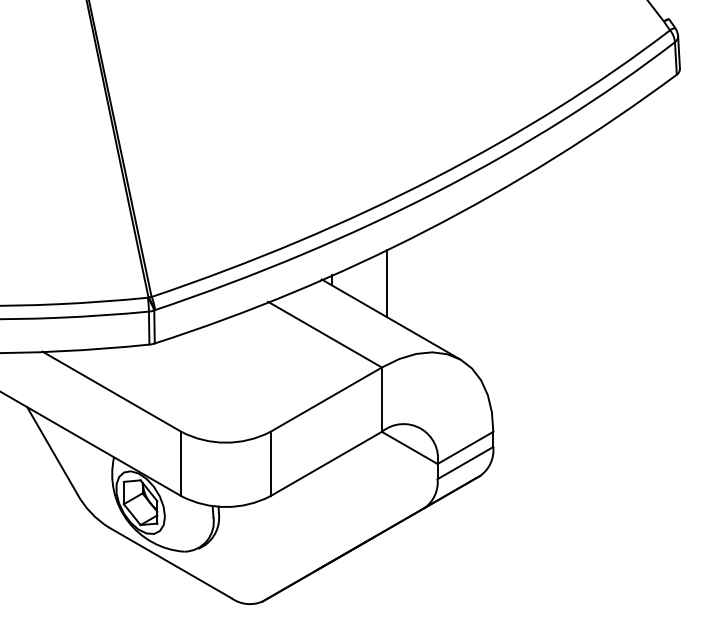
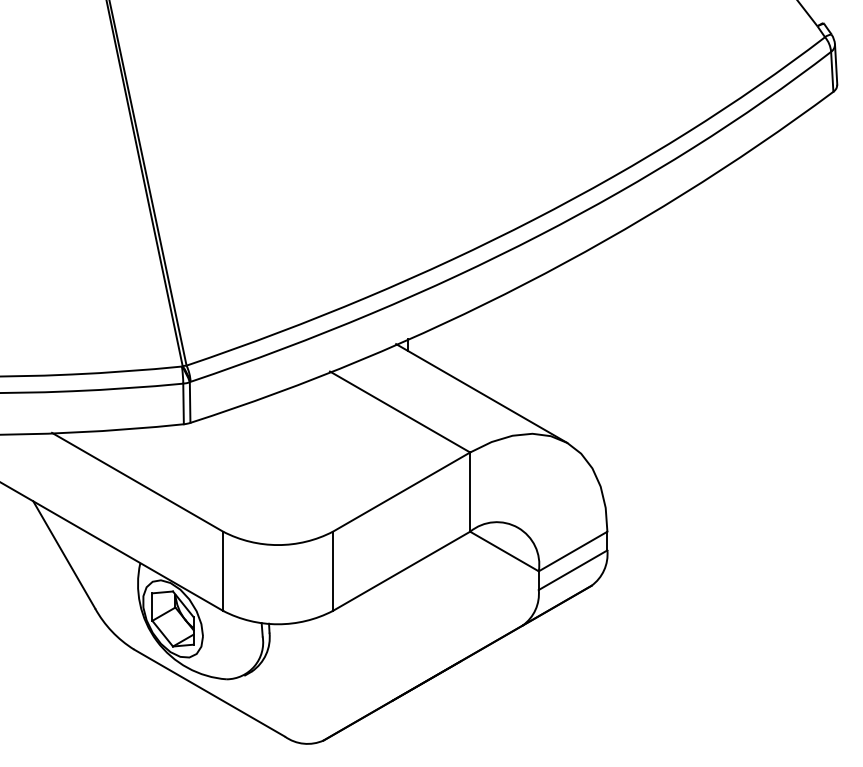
line: (387, 283) -> (477, 349), removed

